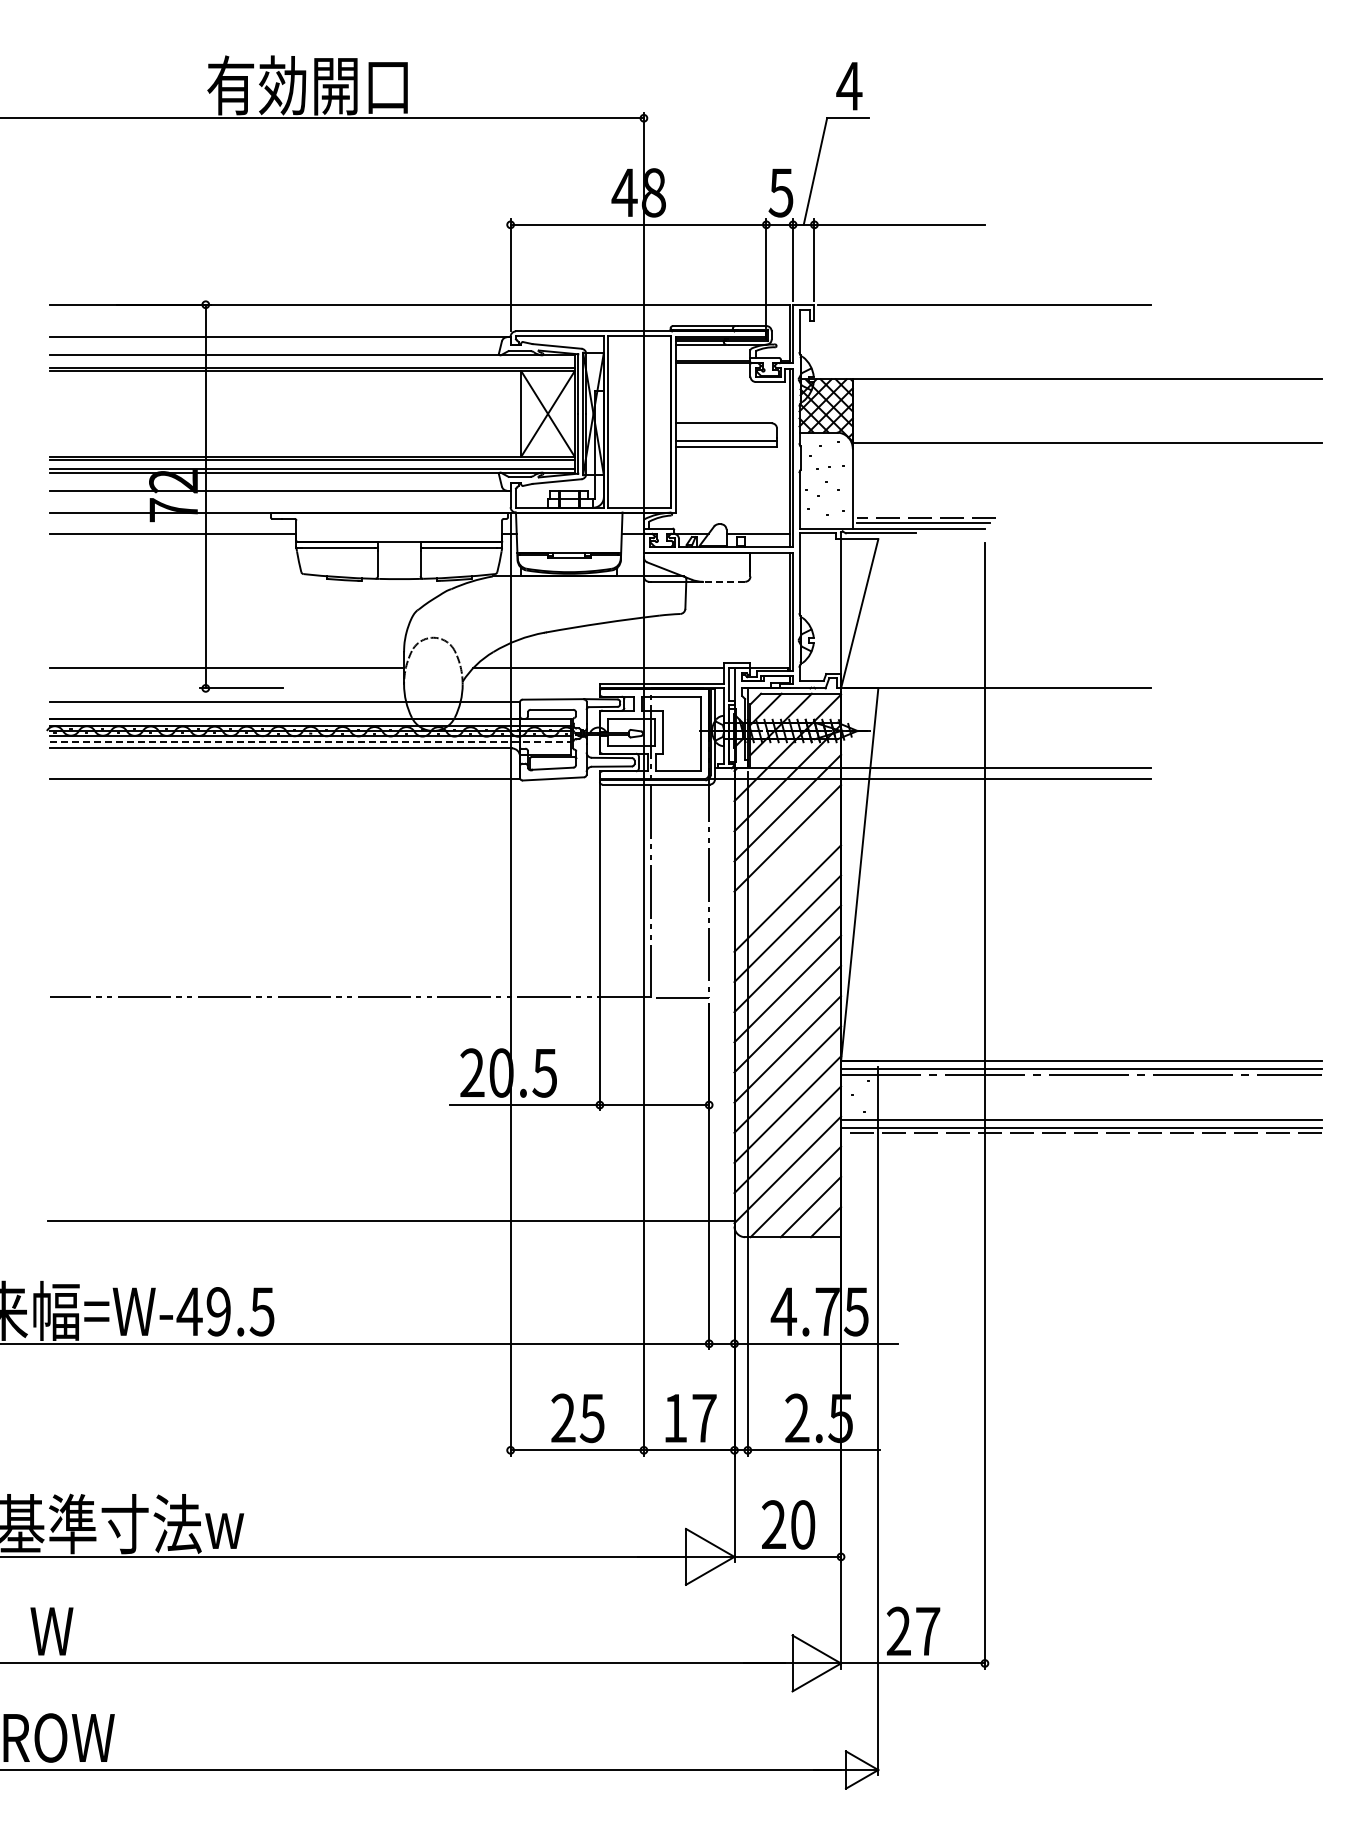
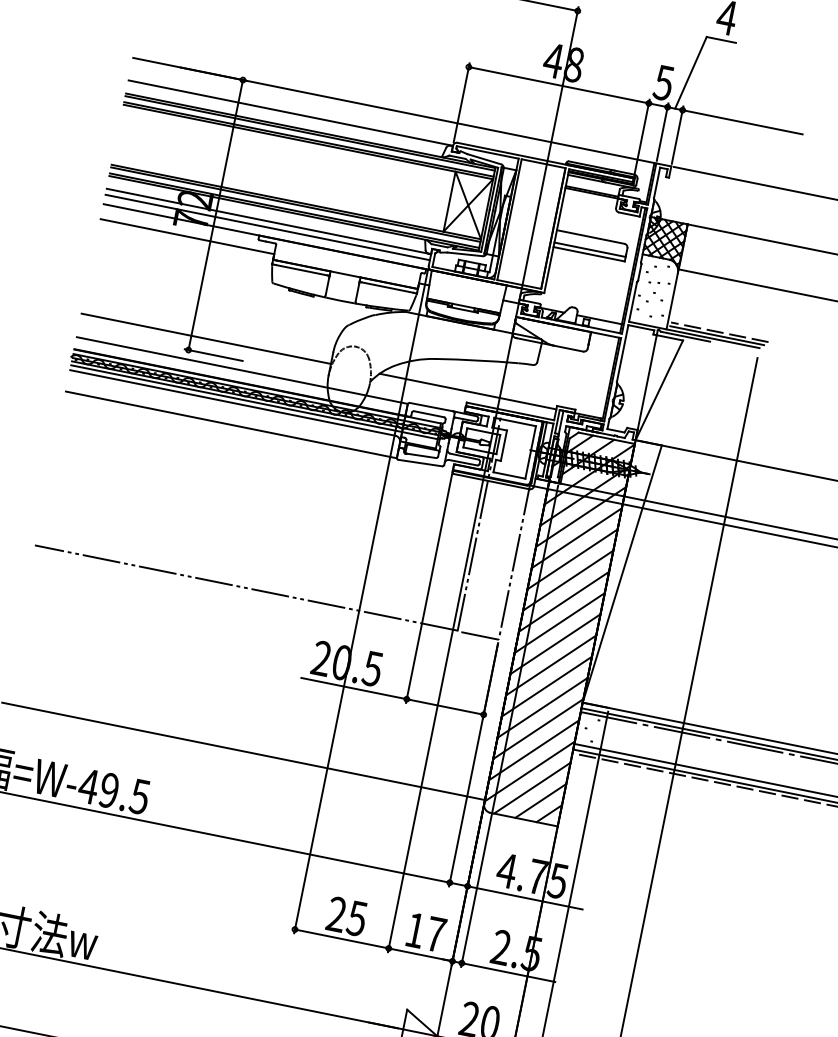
line: (311, 359) -> (309, 133), added
line: (279, 499) -> (267, 227), added
line: (724, 581) -> (568, 348), dashed -> solid
line: (310, 741) -> (254, 402), dashed -> solid
line: (787, 868) -> (572, 559), added

